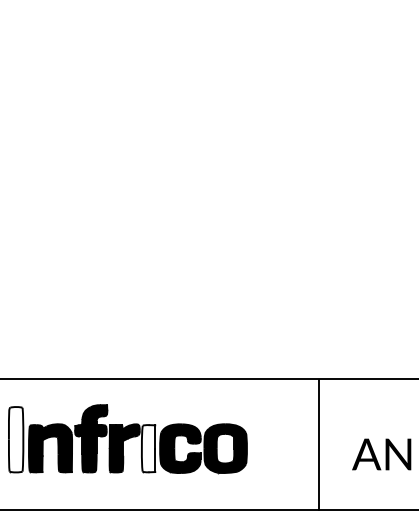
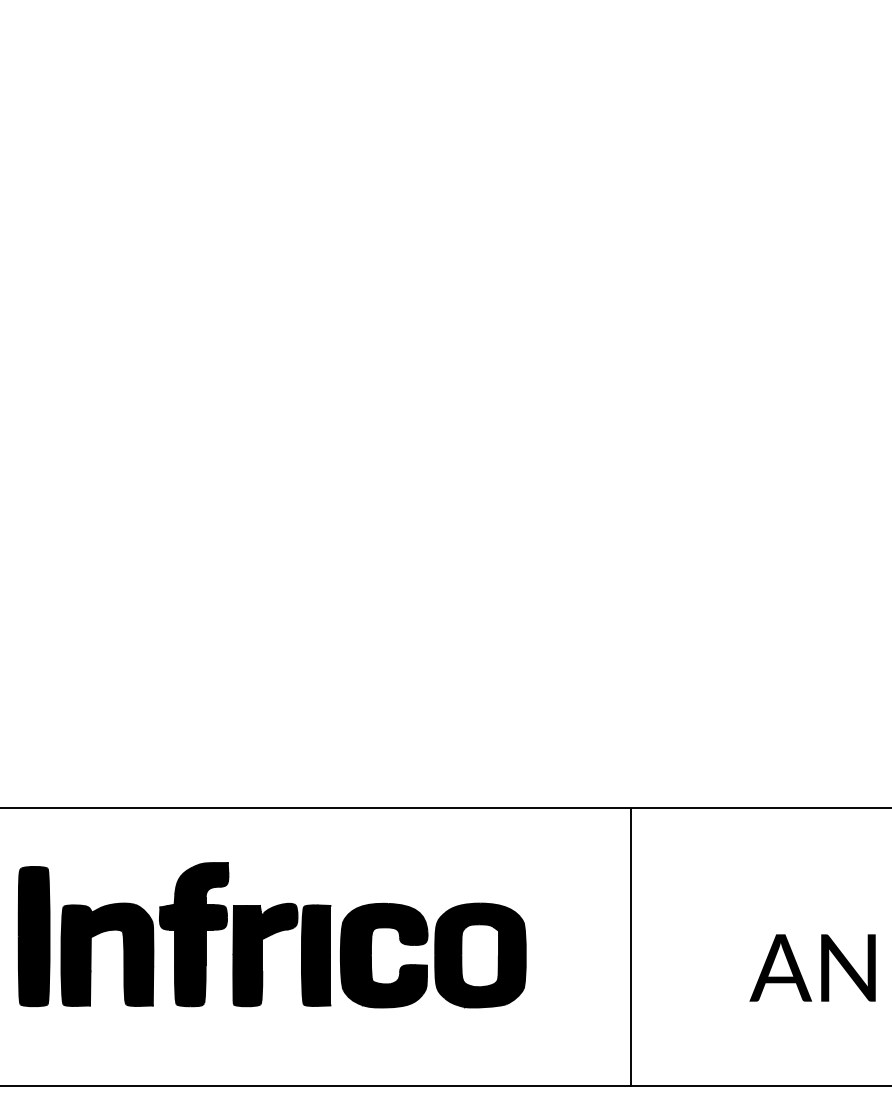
fill: (15, 439) -> (32, 936), added
line: (319, 444) -> (631, 946), moved
fill: (148, 448) -> (316, 955), added

